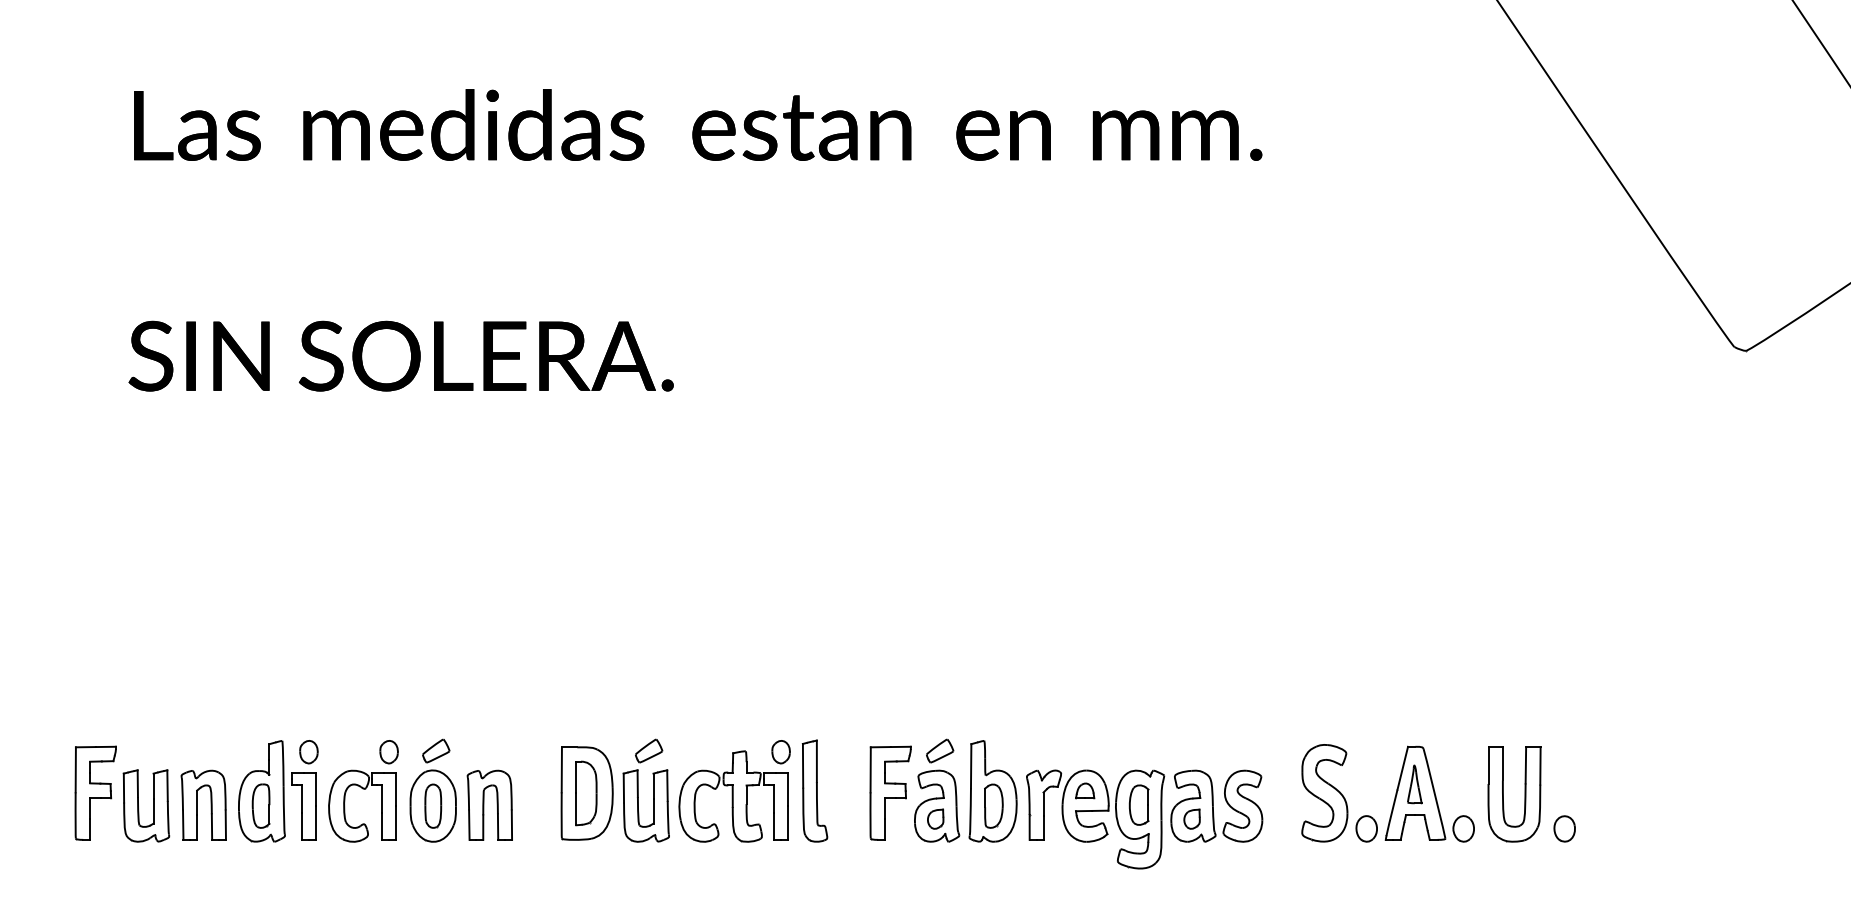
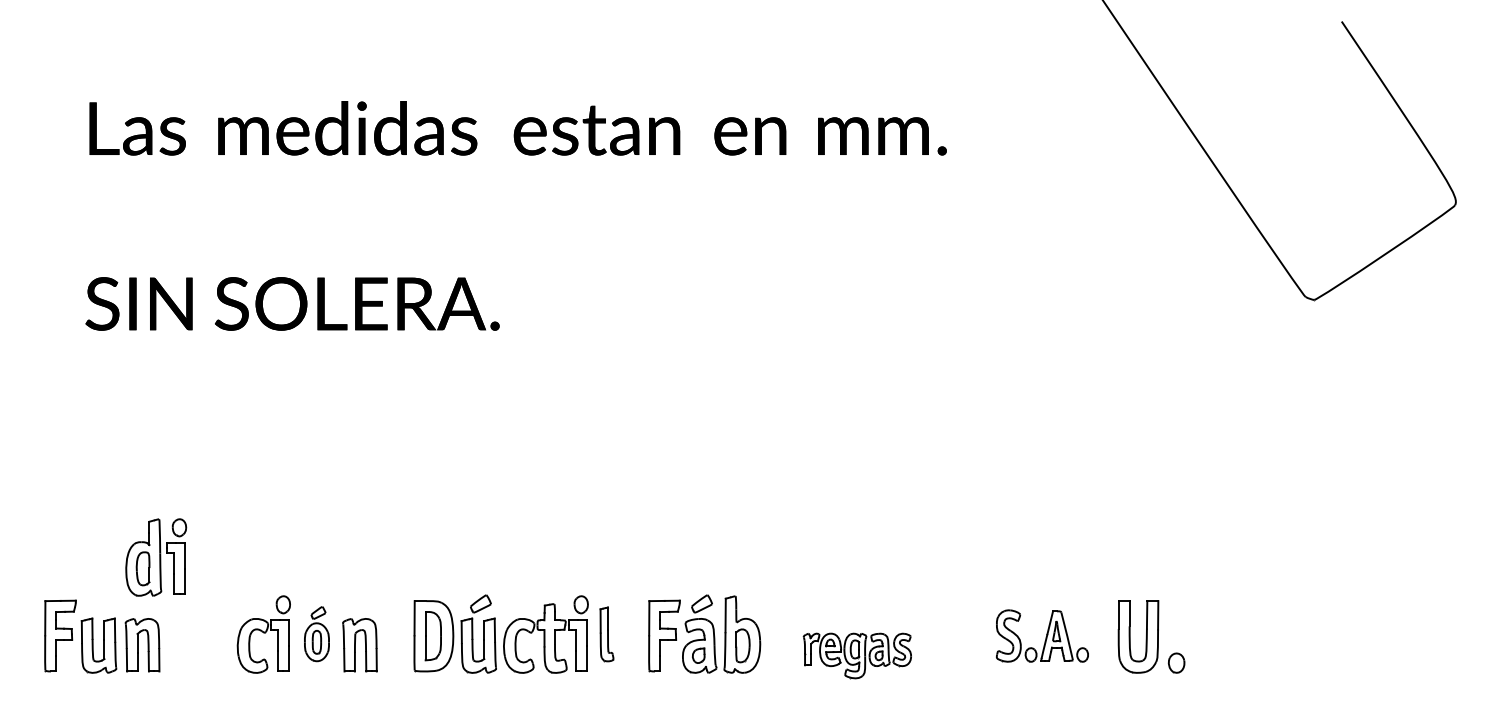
part: (432, 789) -> (316, 633), size x0.7
part: (278, 791) -> (156, 557), moved
part: (814, 791) -> (606, 634), size x0.7
part: (1388, 792) -> (1042, 635), size x0.7
part: (1144, 818) -> (857, 655), size x0.6

